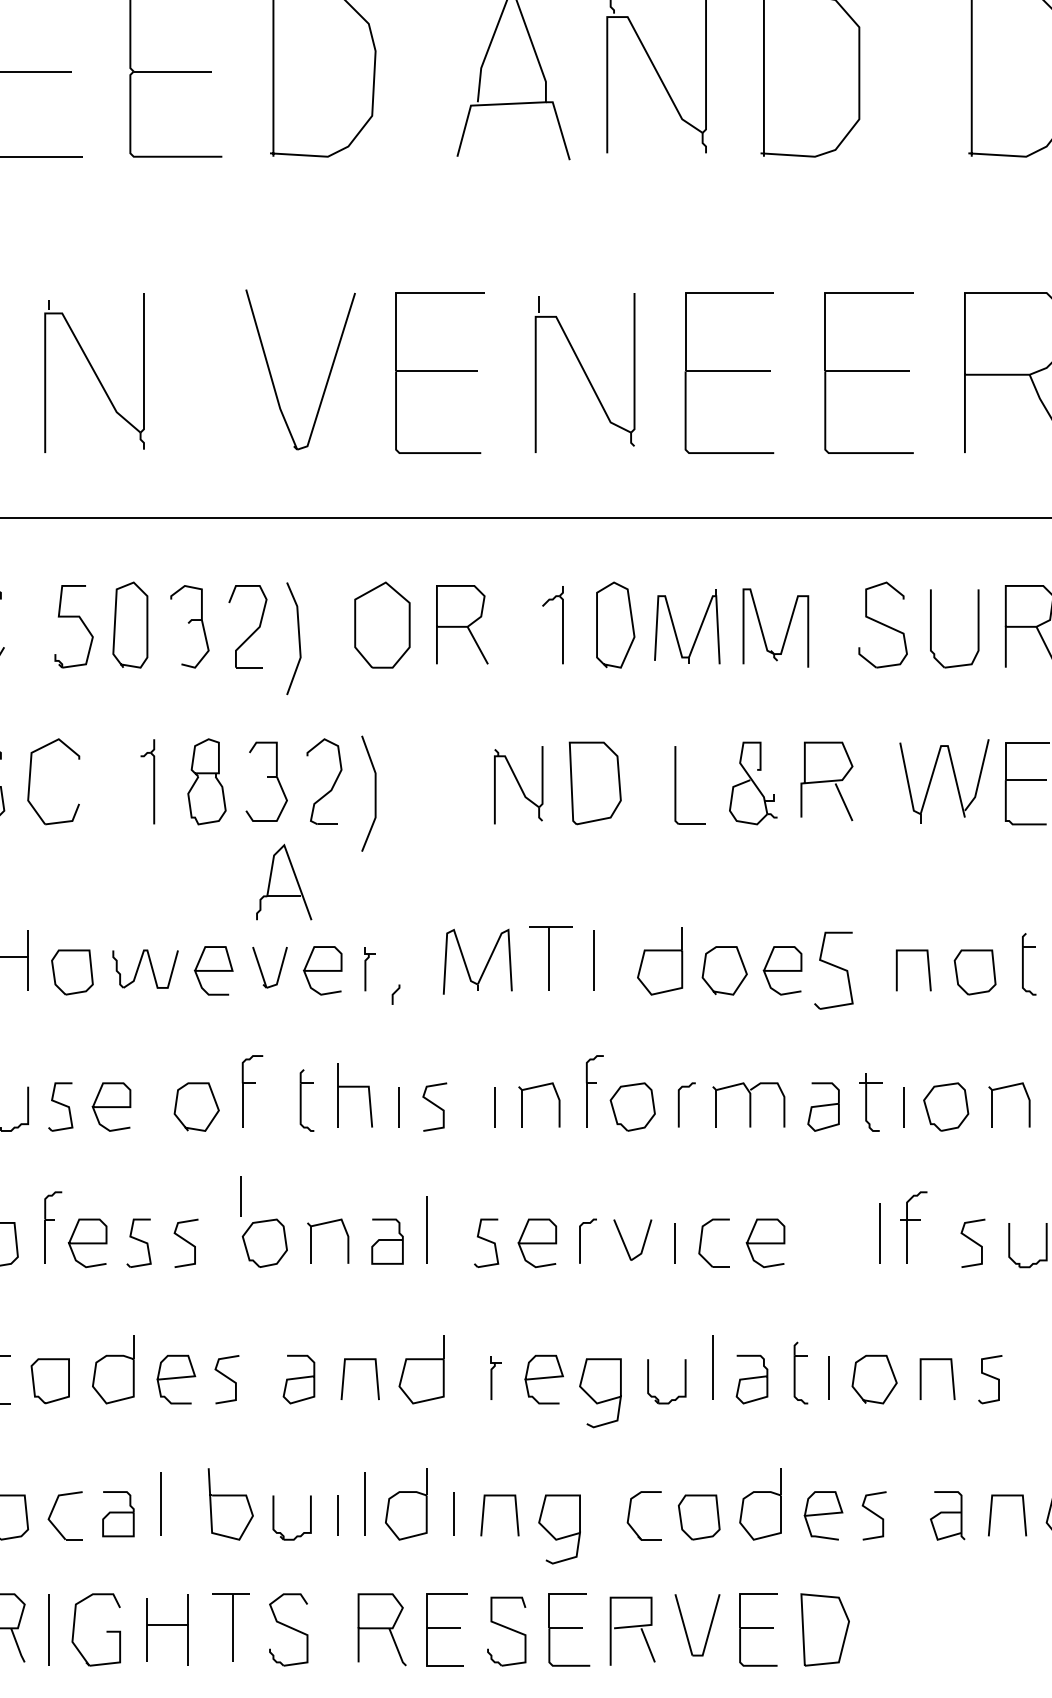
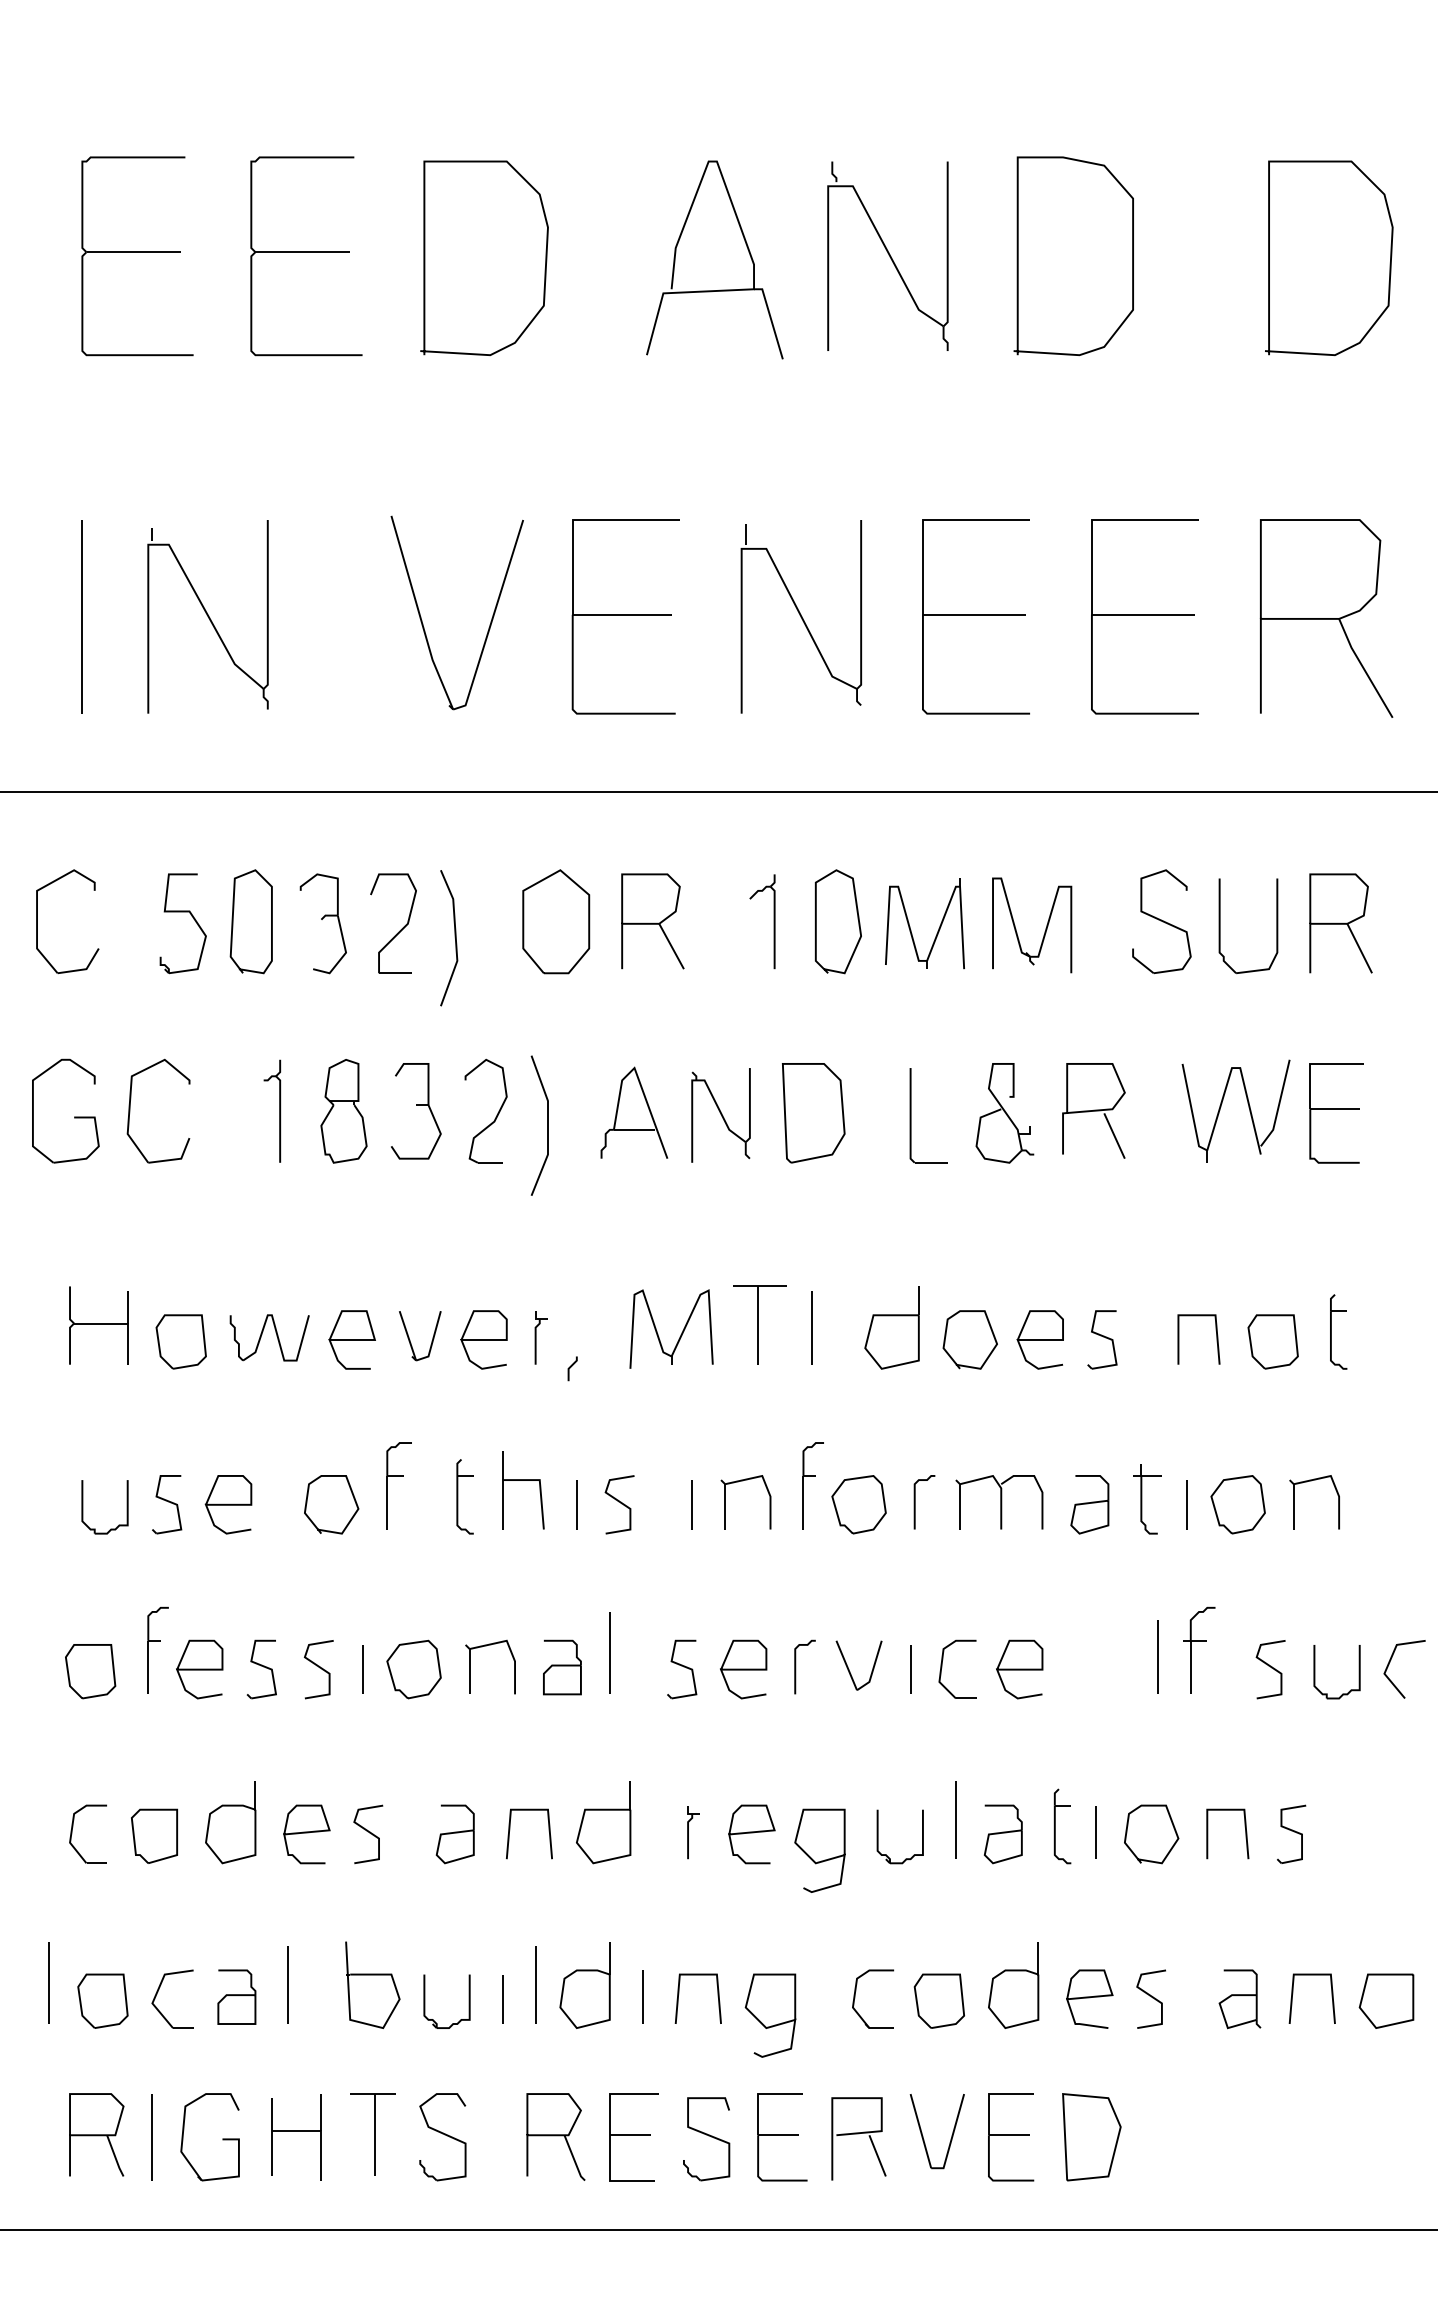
part: (284, 882) -> (634, 1112), moved
part: (834, 970) -> (1102, 1339), size x0.62
line: (241, 1196) -> (362, 1669), moved

